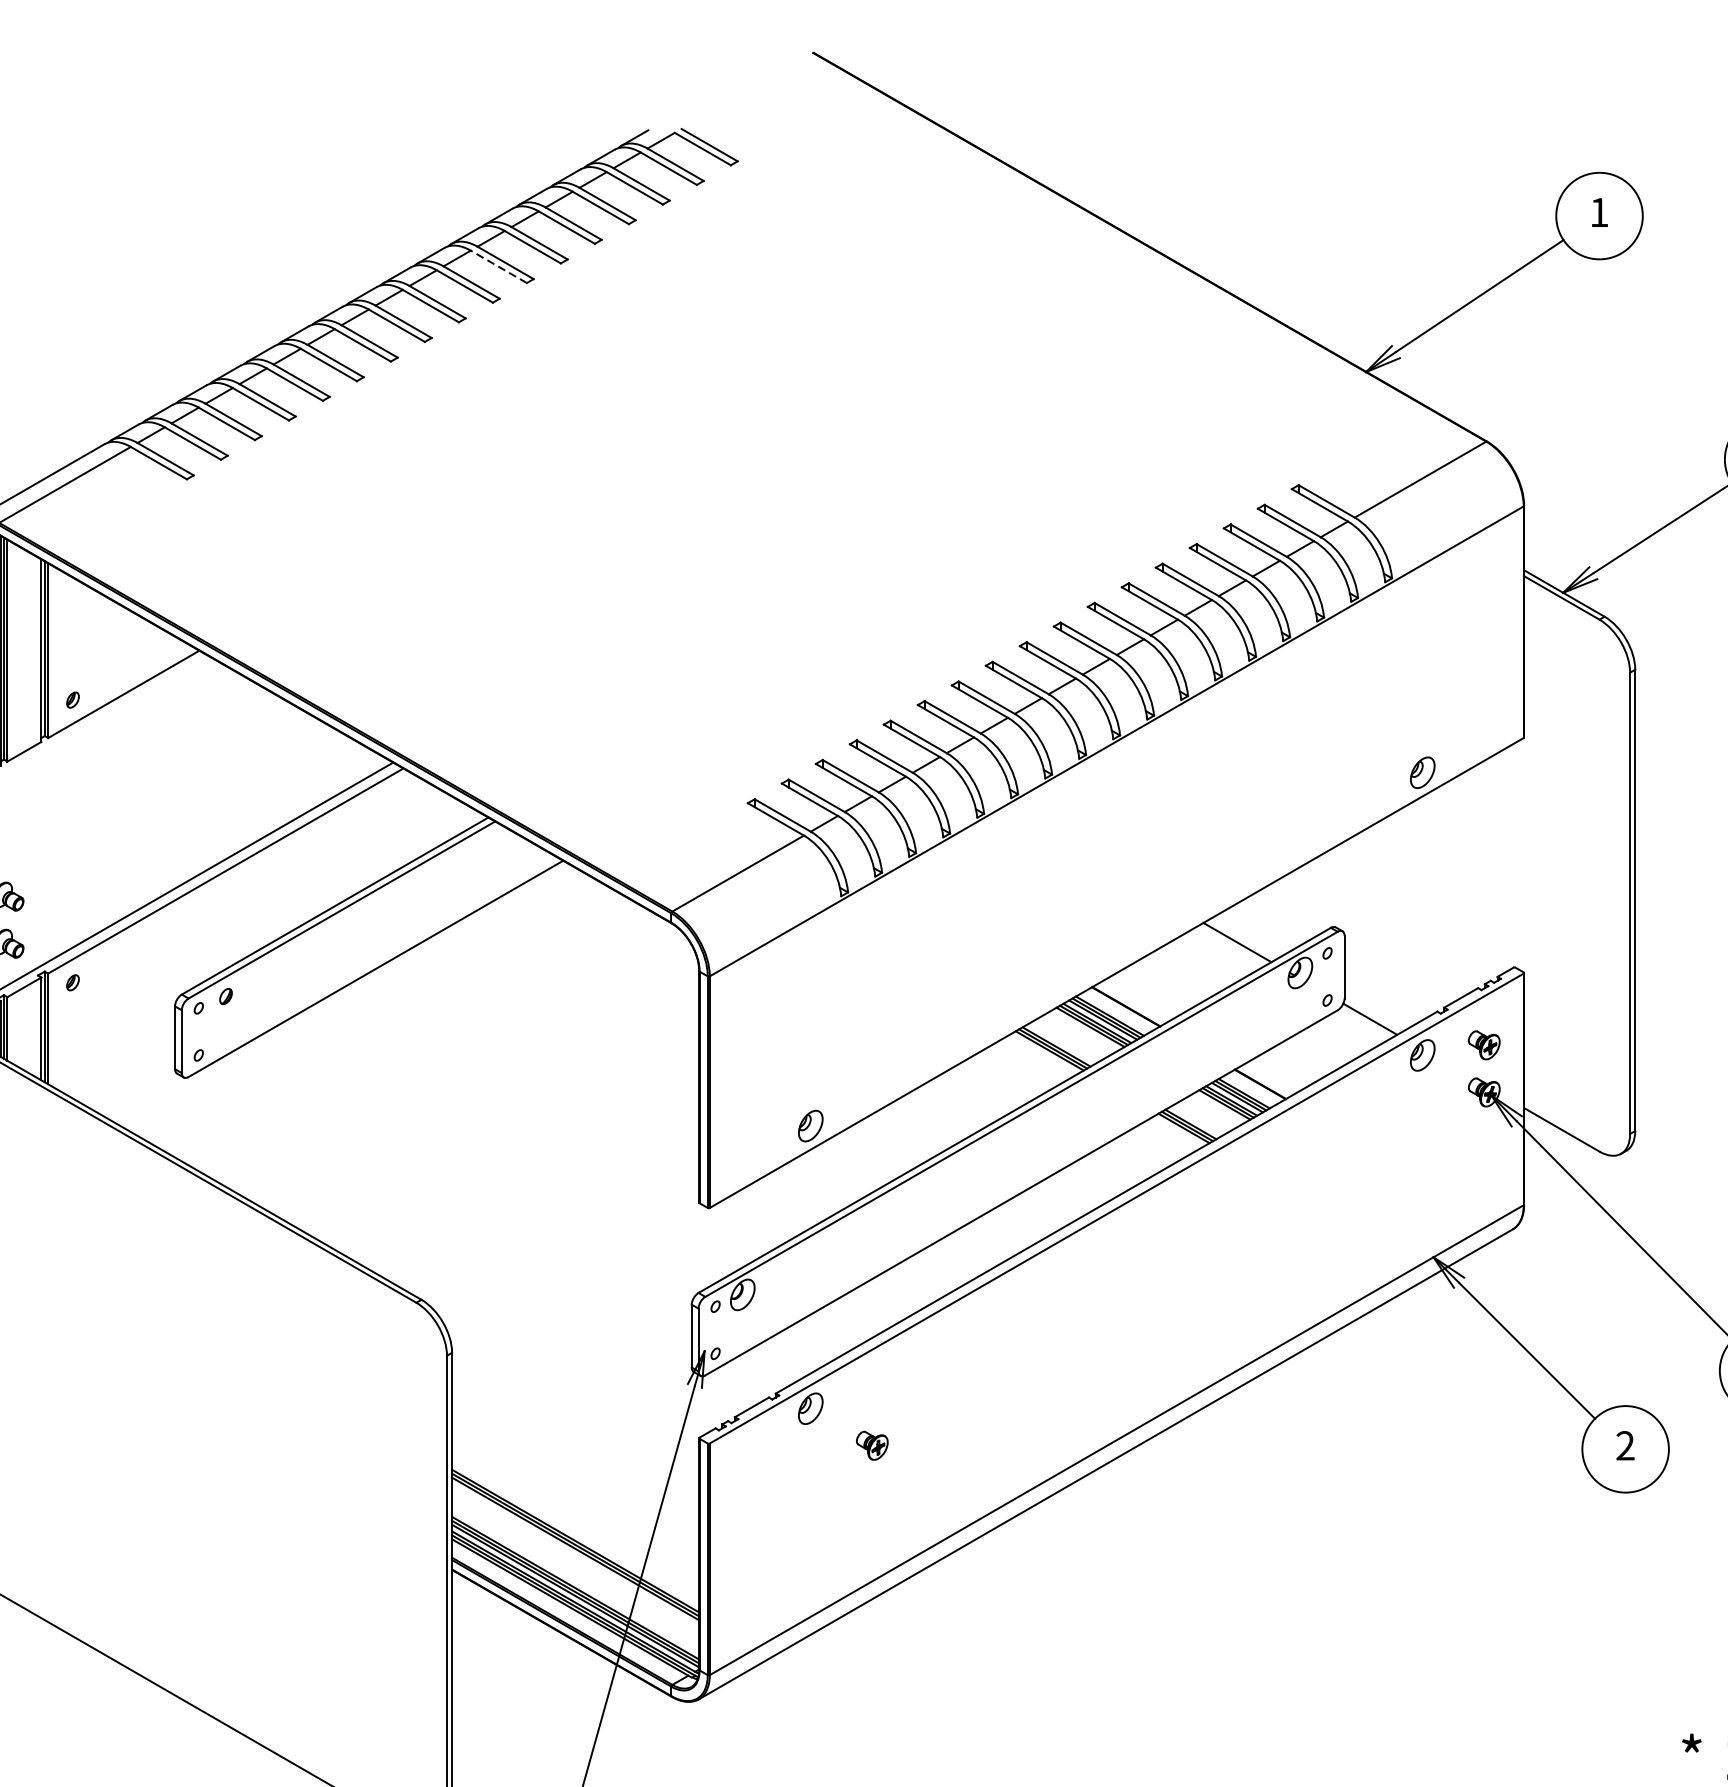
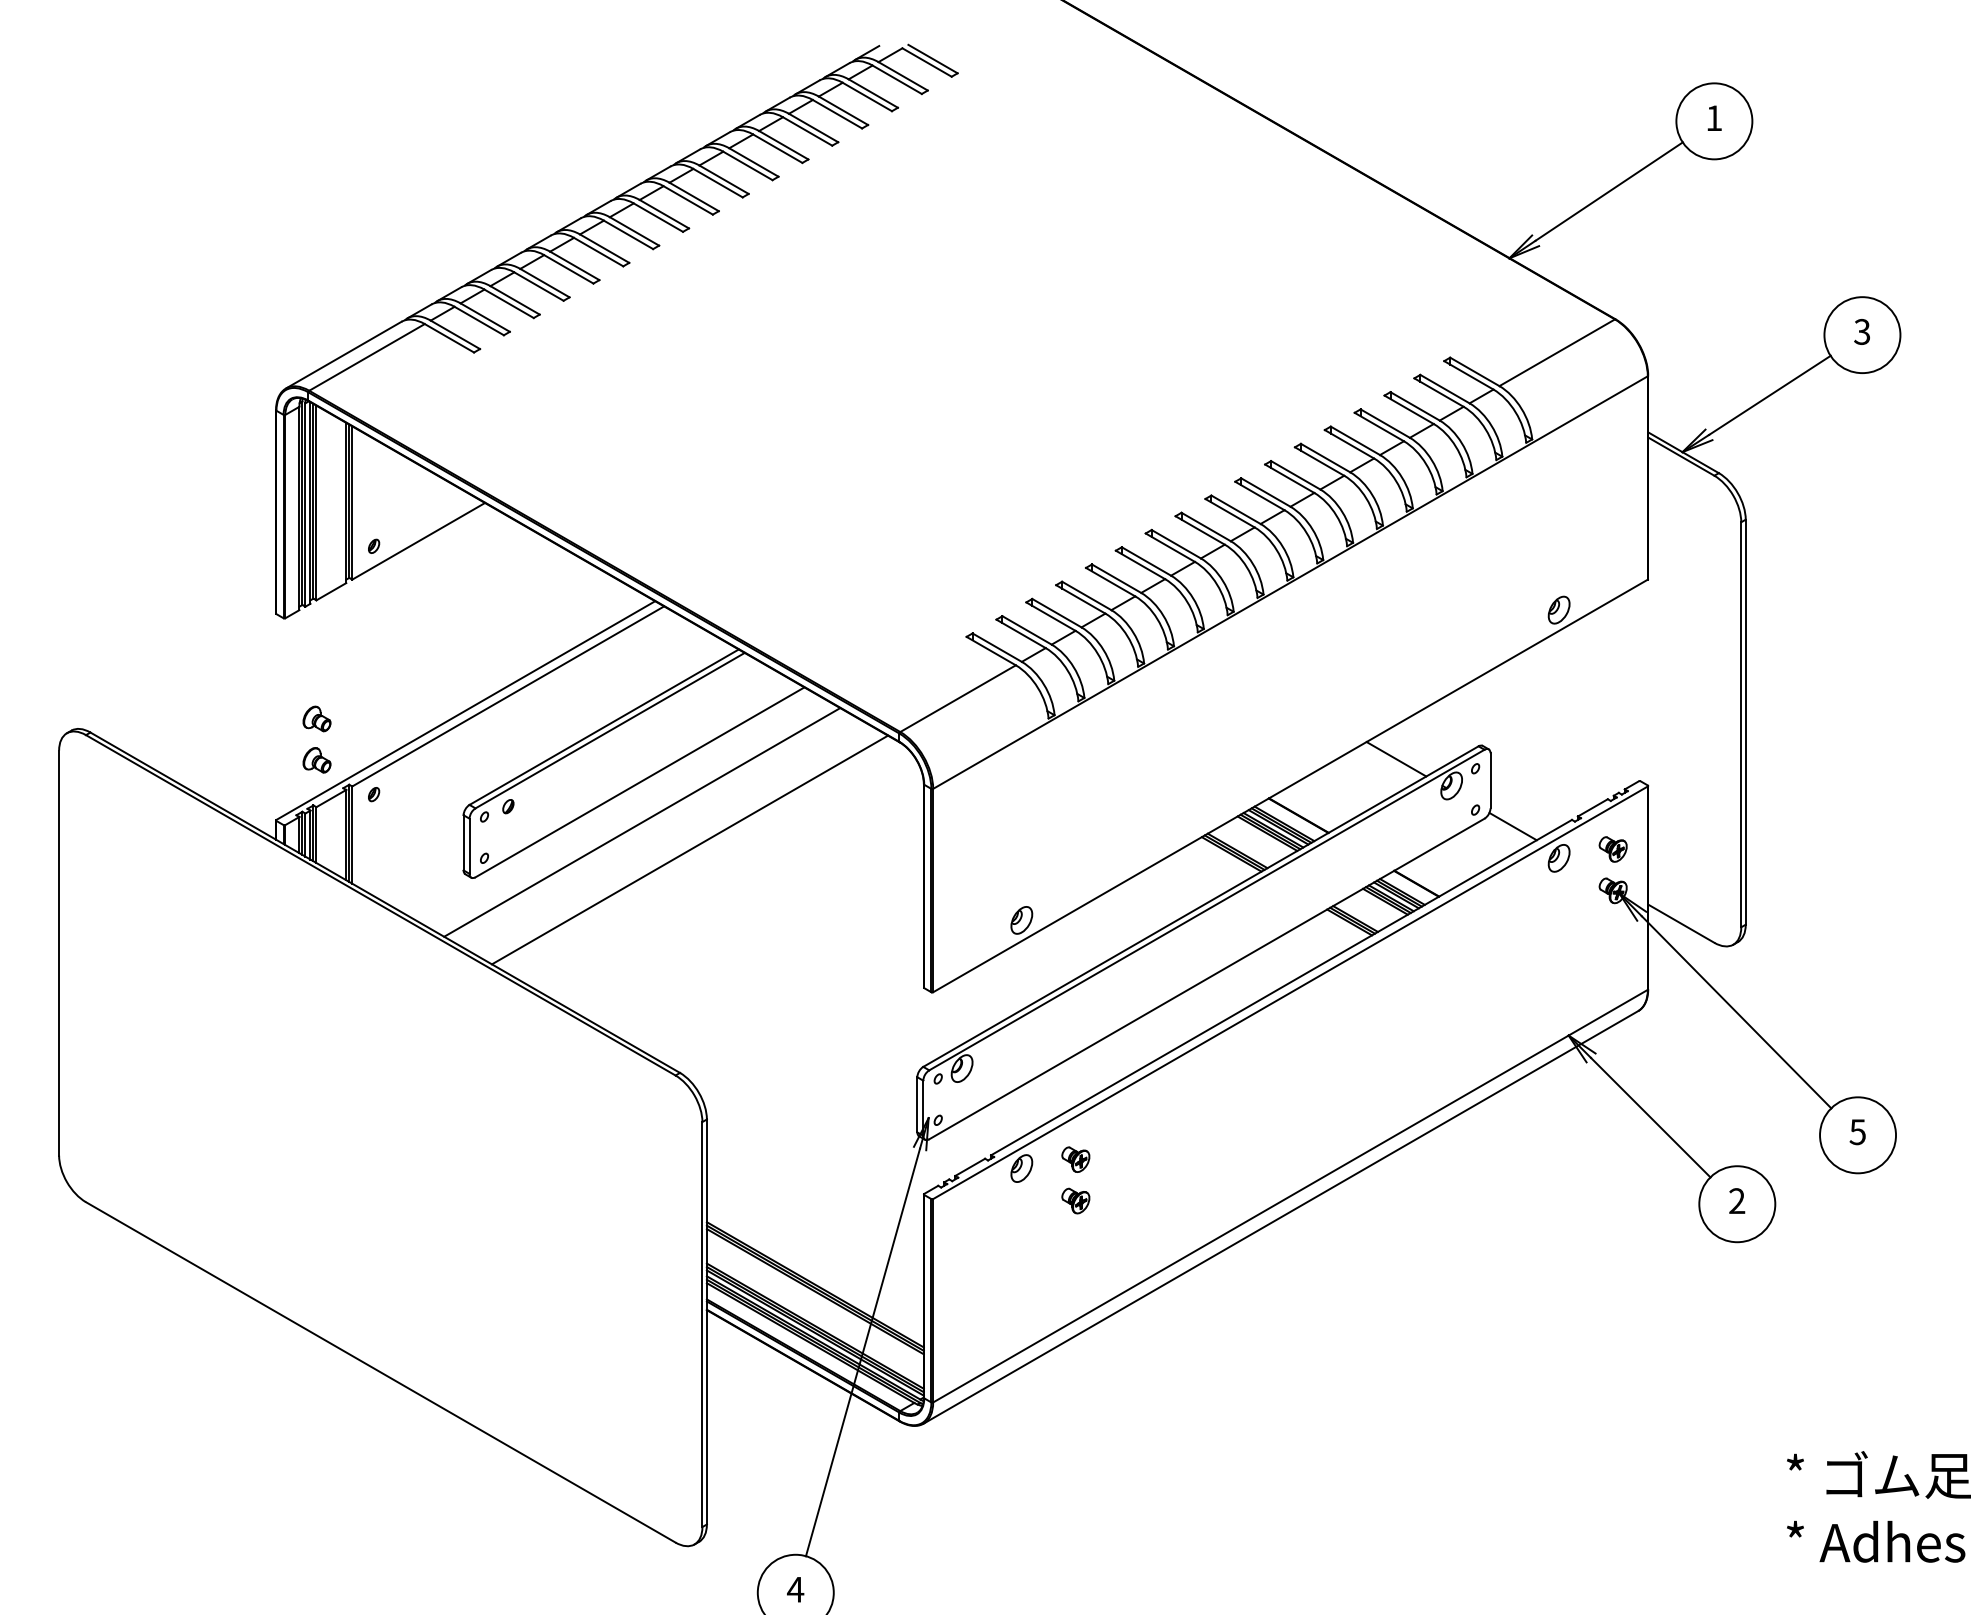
line: (498, 266) -> (747, 165), dashed -> solid
line: (378, 1014) -> (642, 822), added
line: (432, 1045) -> (689, 849), added
part: (871, 1398) -> (1075, 1159), added

